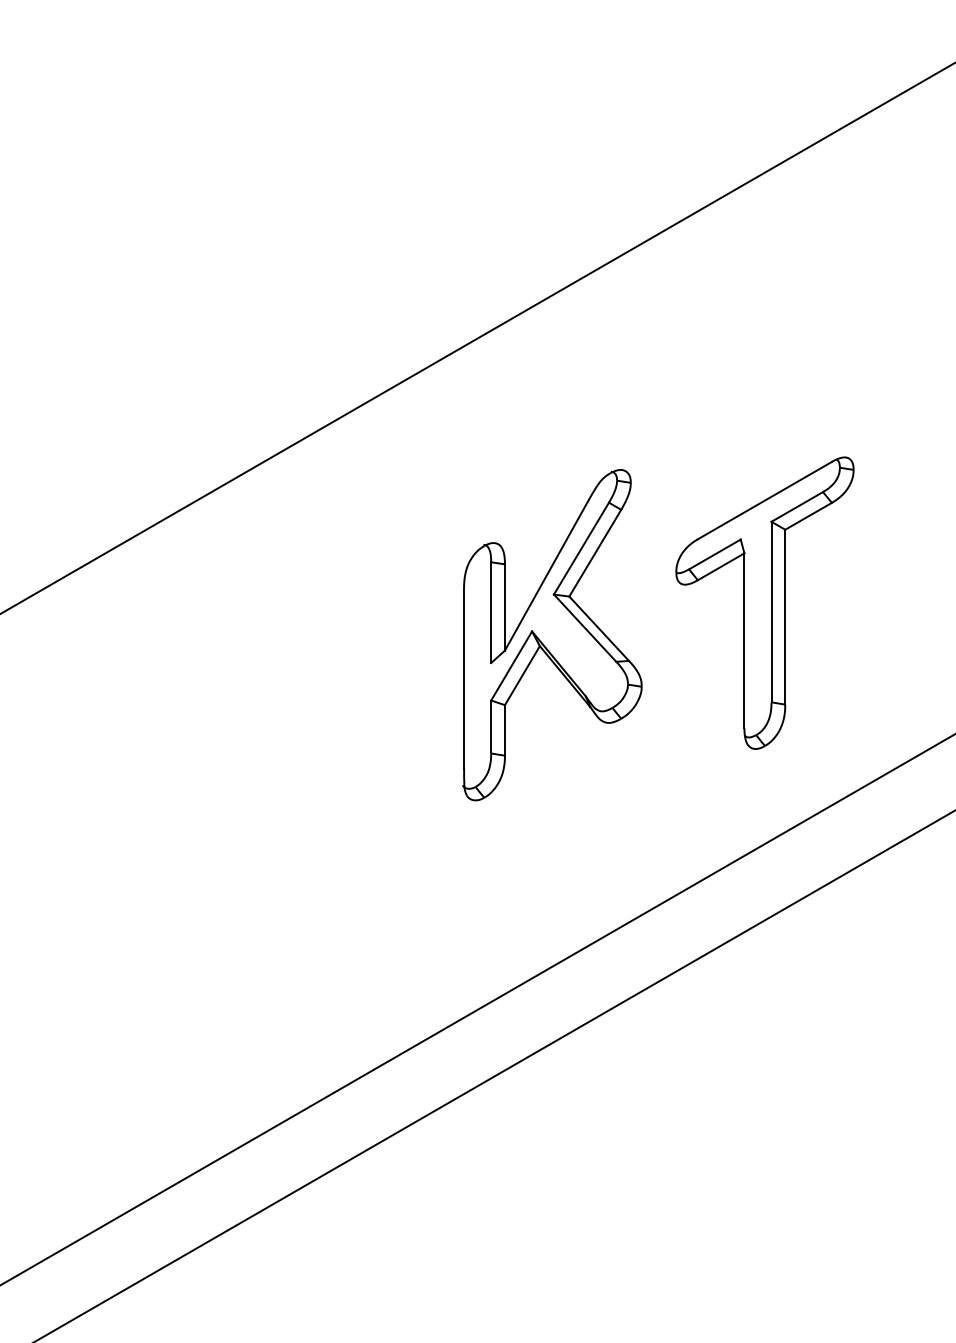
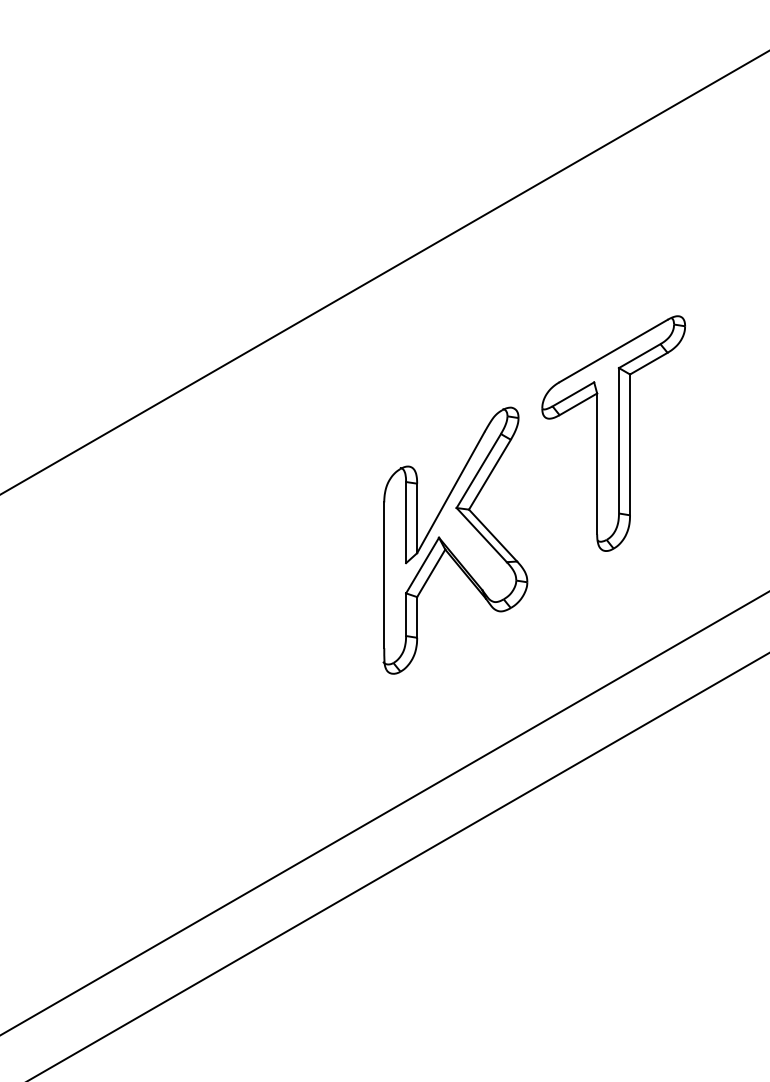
part: (764, 602) -> (613, 433), moved
part: (552, 635) -> (455, 541), moved

